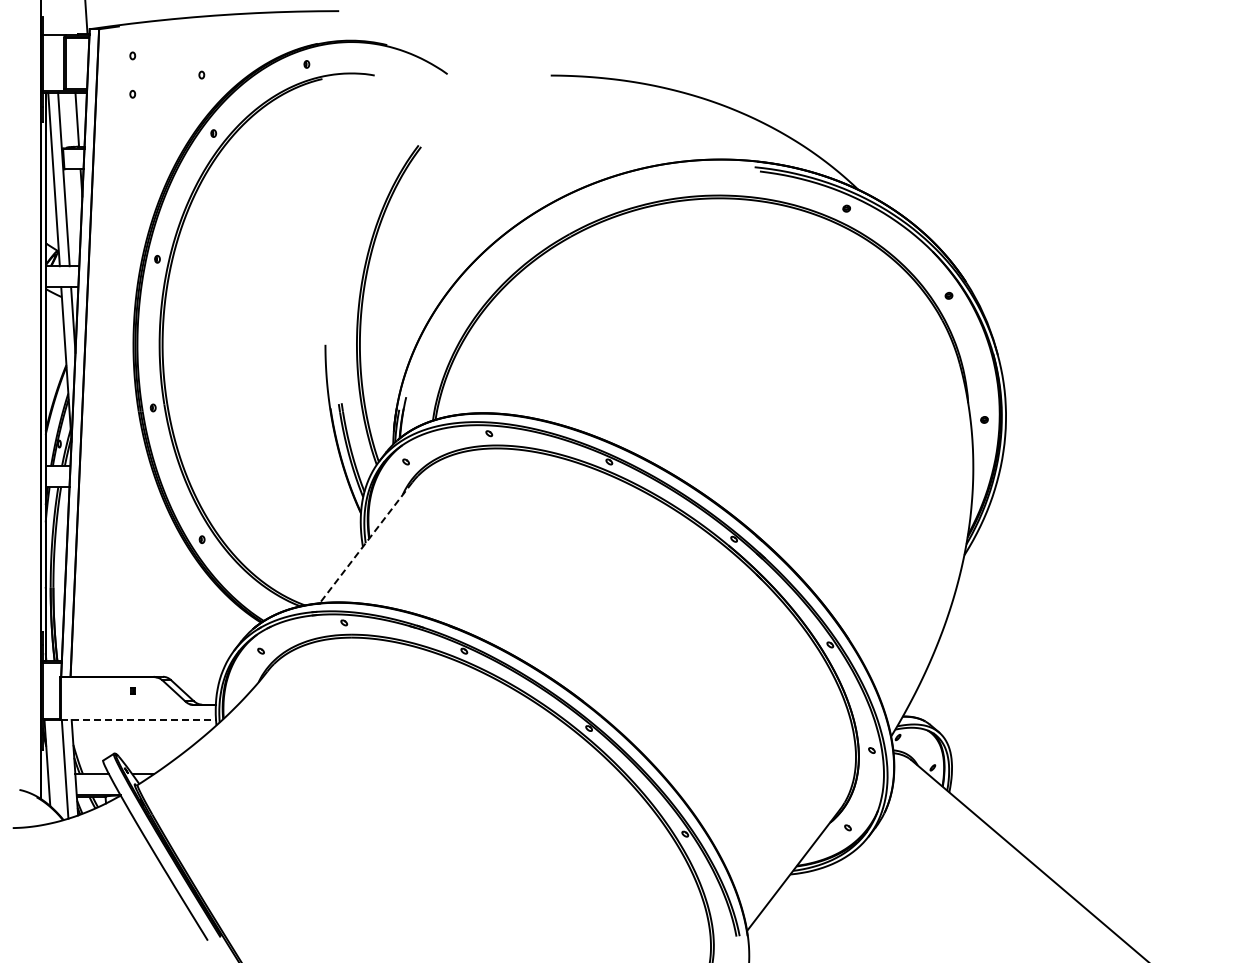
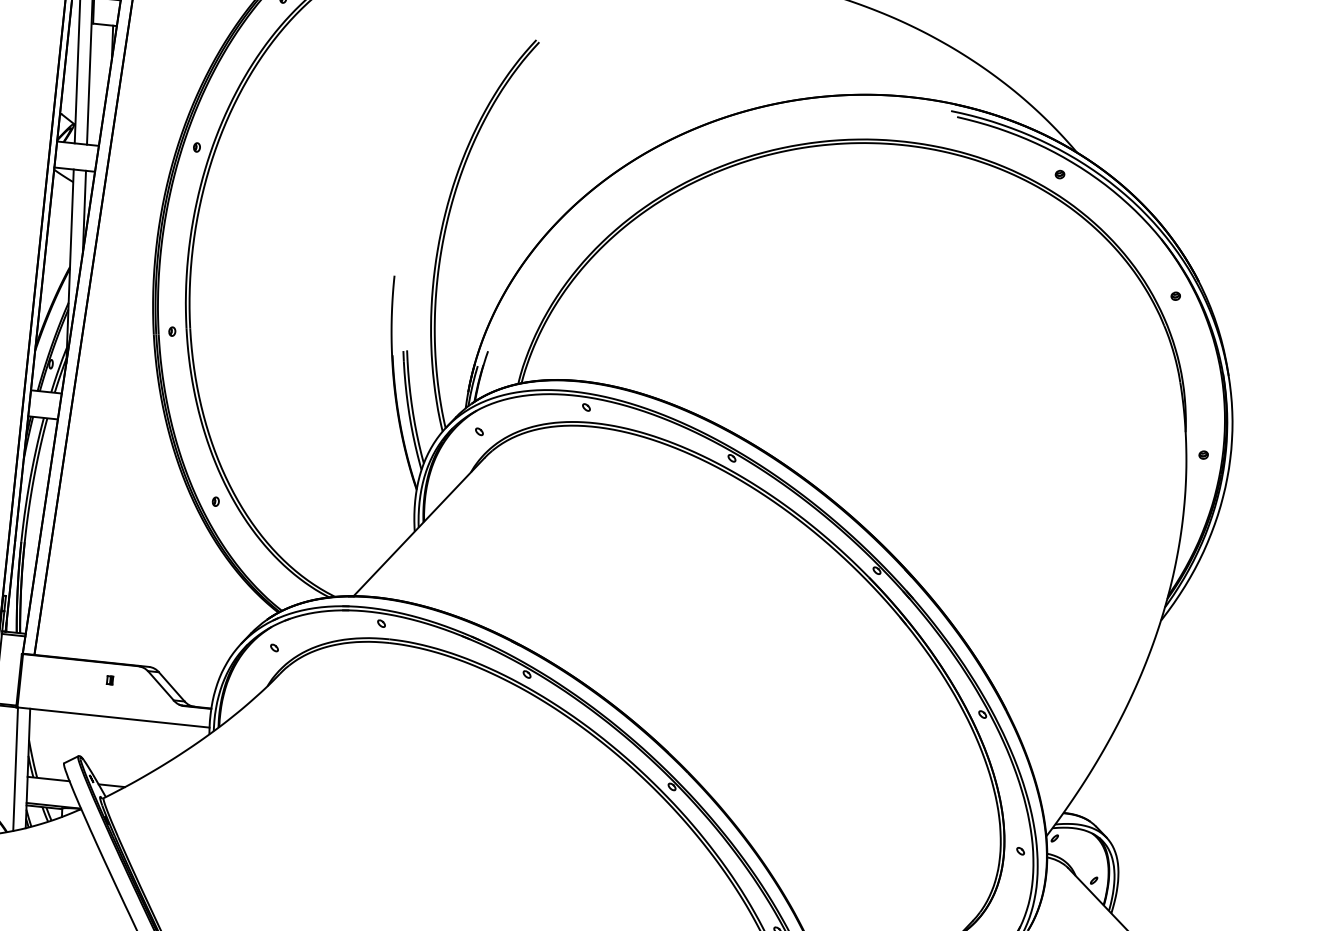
line: (365, 543) -> (418, 527), dashed -> solid
line: (139, 720) -> (114, 718), dashed -> solid

